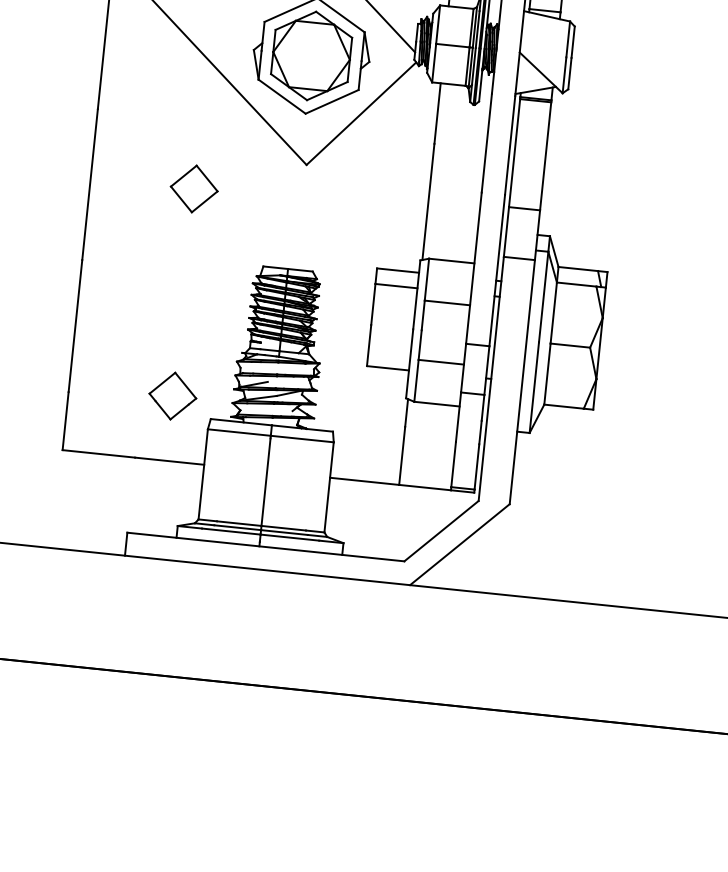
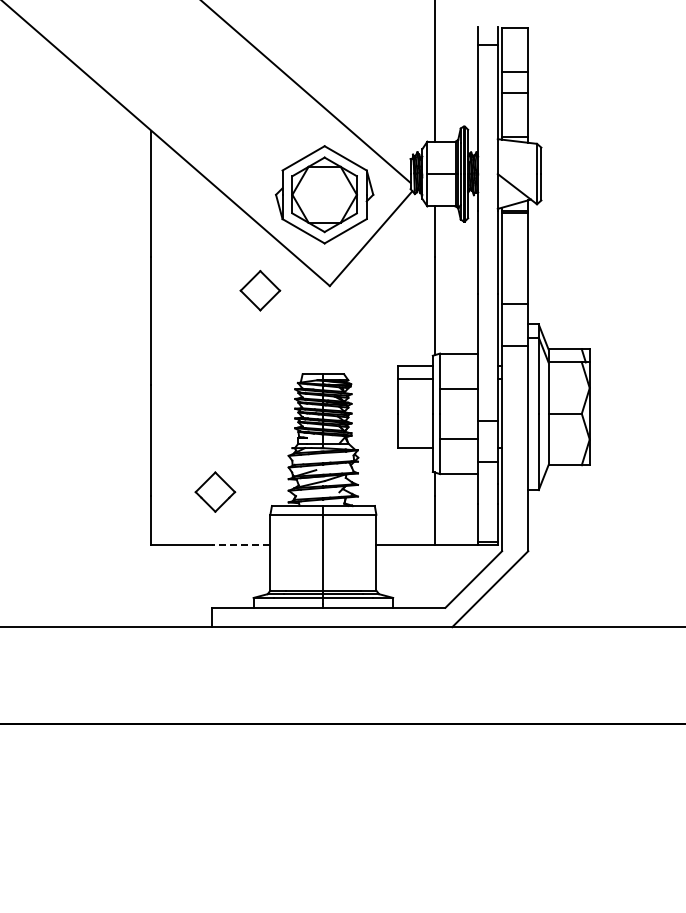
part: (194, 188) -> (260, 290), moved
part: (173, 395) -> (215, 491), moved
line: (168, 460) -> (240, 544), solid -> dashed

